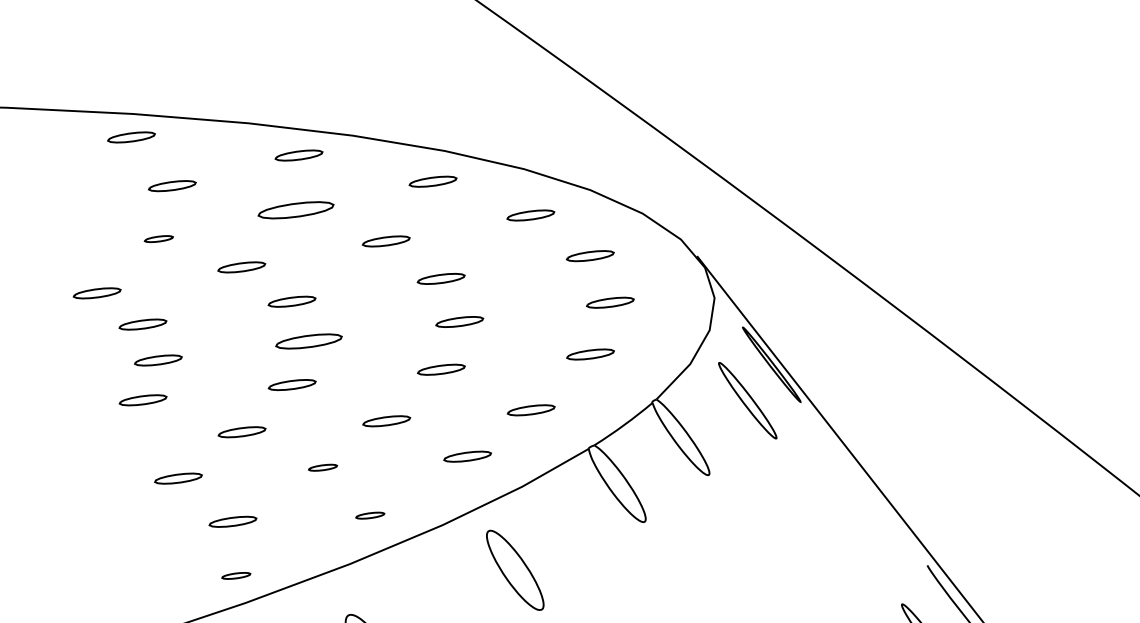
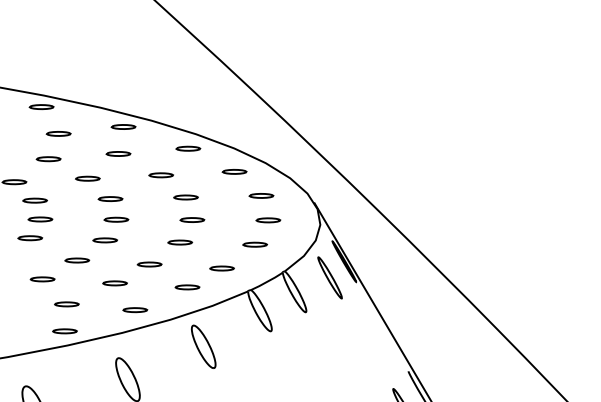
part: (295, 209) -> (118, 153), size x0.62
part: (158, 239) -> (48, 159), size x1.67
part: (309, 340) -> (116, 219), size x0.71
part: (321, 468) -> (114, 283), size x1.67
part: (370, 516) -> (135, 310), size x1.67
part: (235, 576) -> (64, 331), size x1.67

